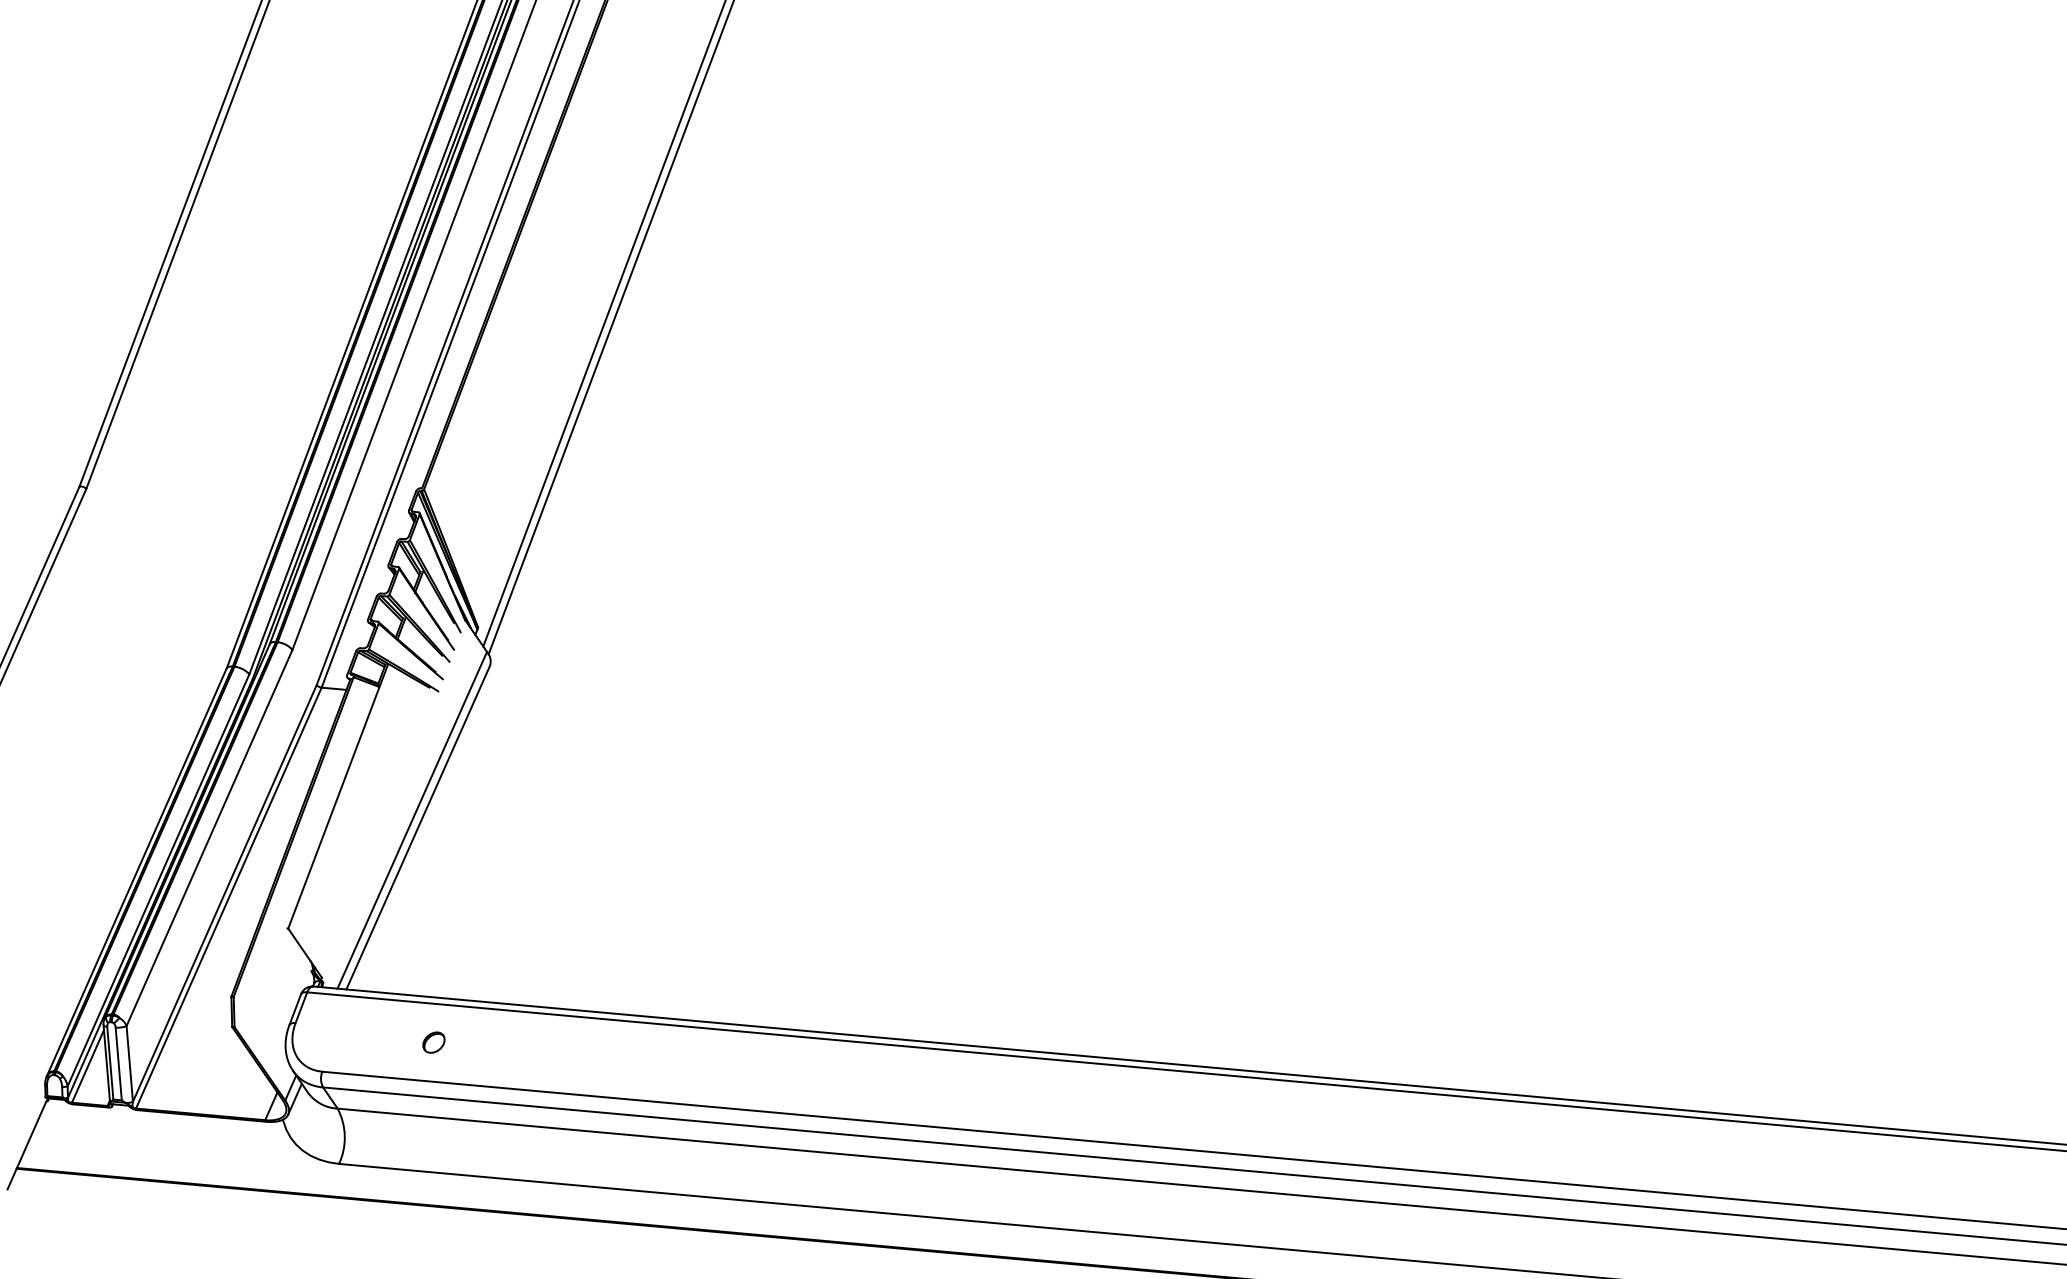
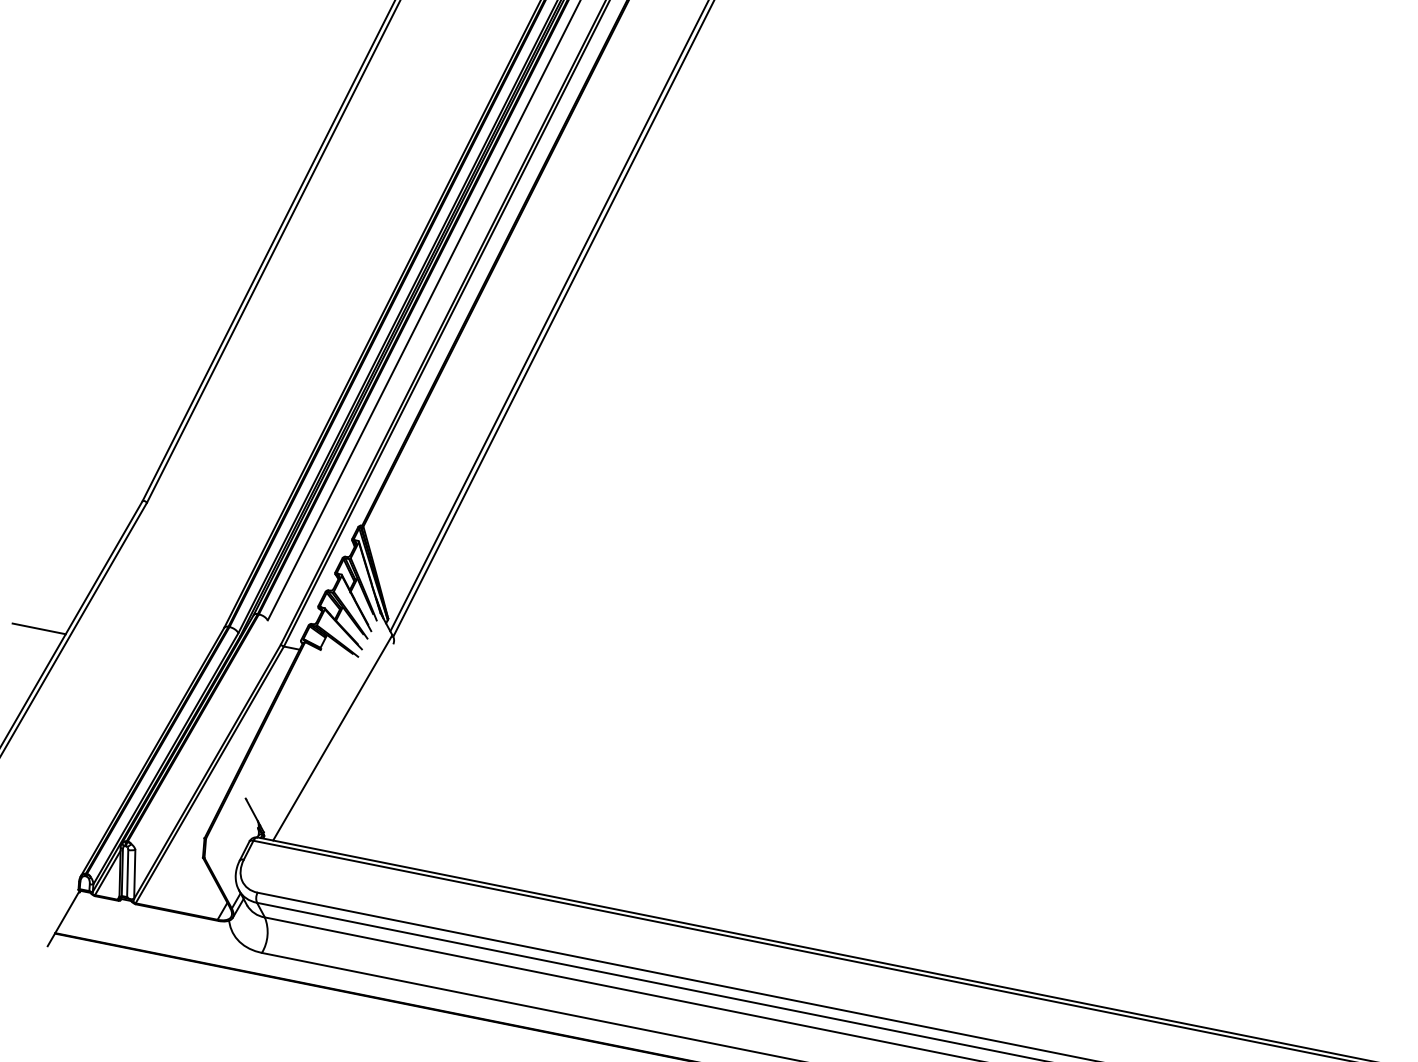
line: (337, 796) -> (286, 717), removed
line: (417, 827) -> (335, 742), removed
line: (209, 837) -> (201, 734), removed
part: (434, 1042) -> (331, 881), removed

